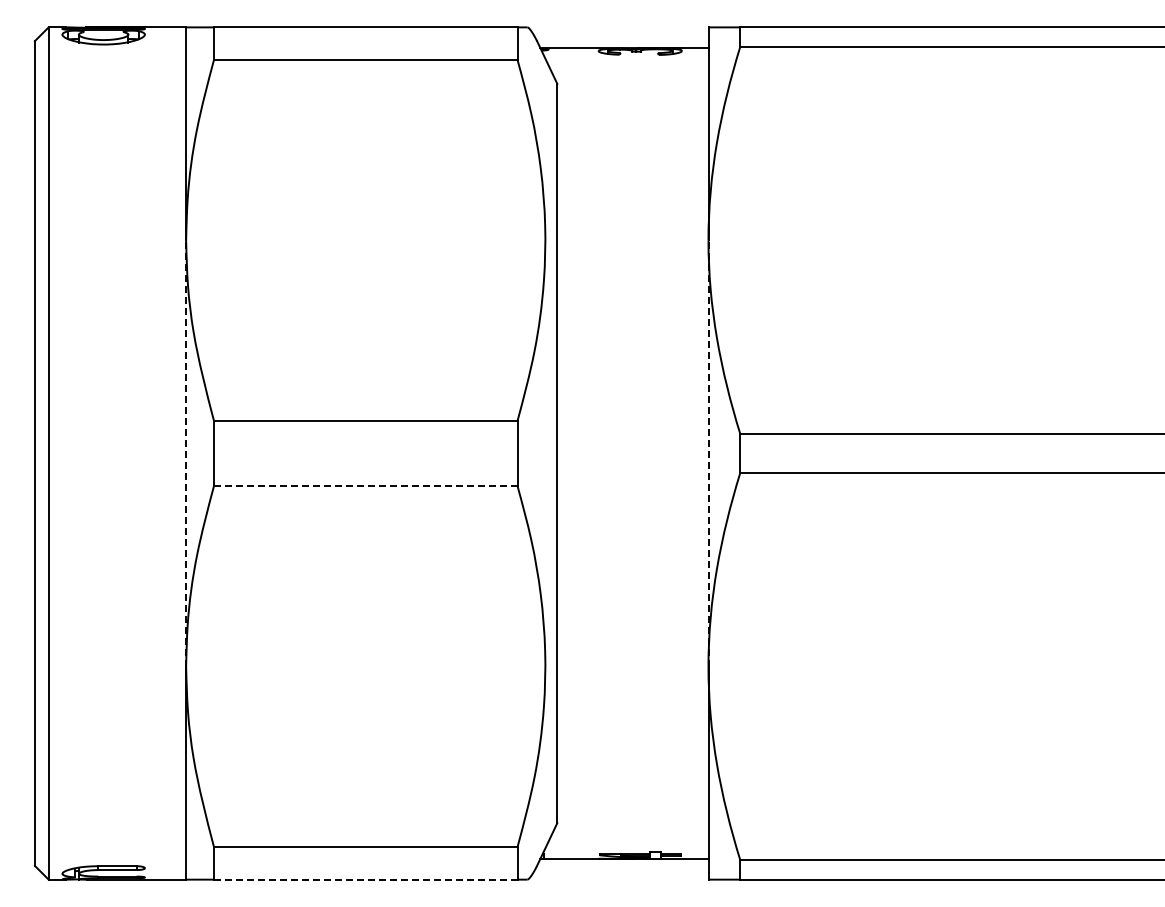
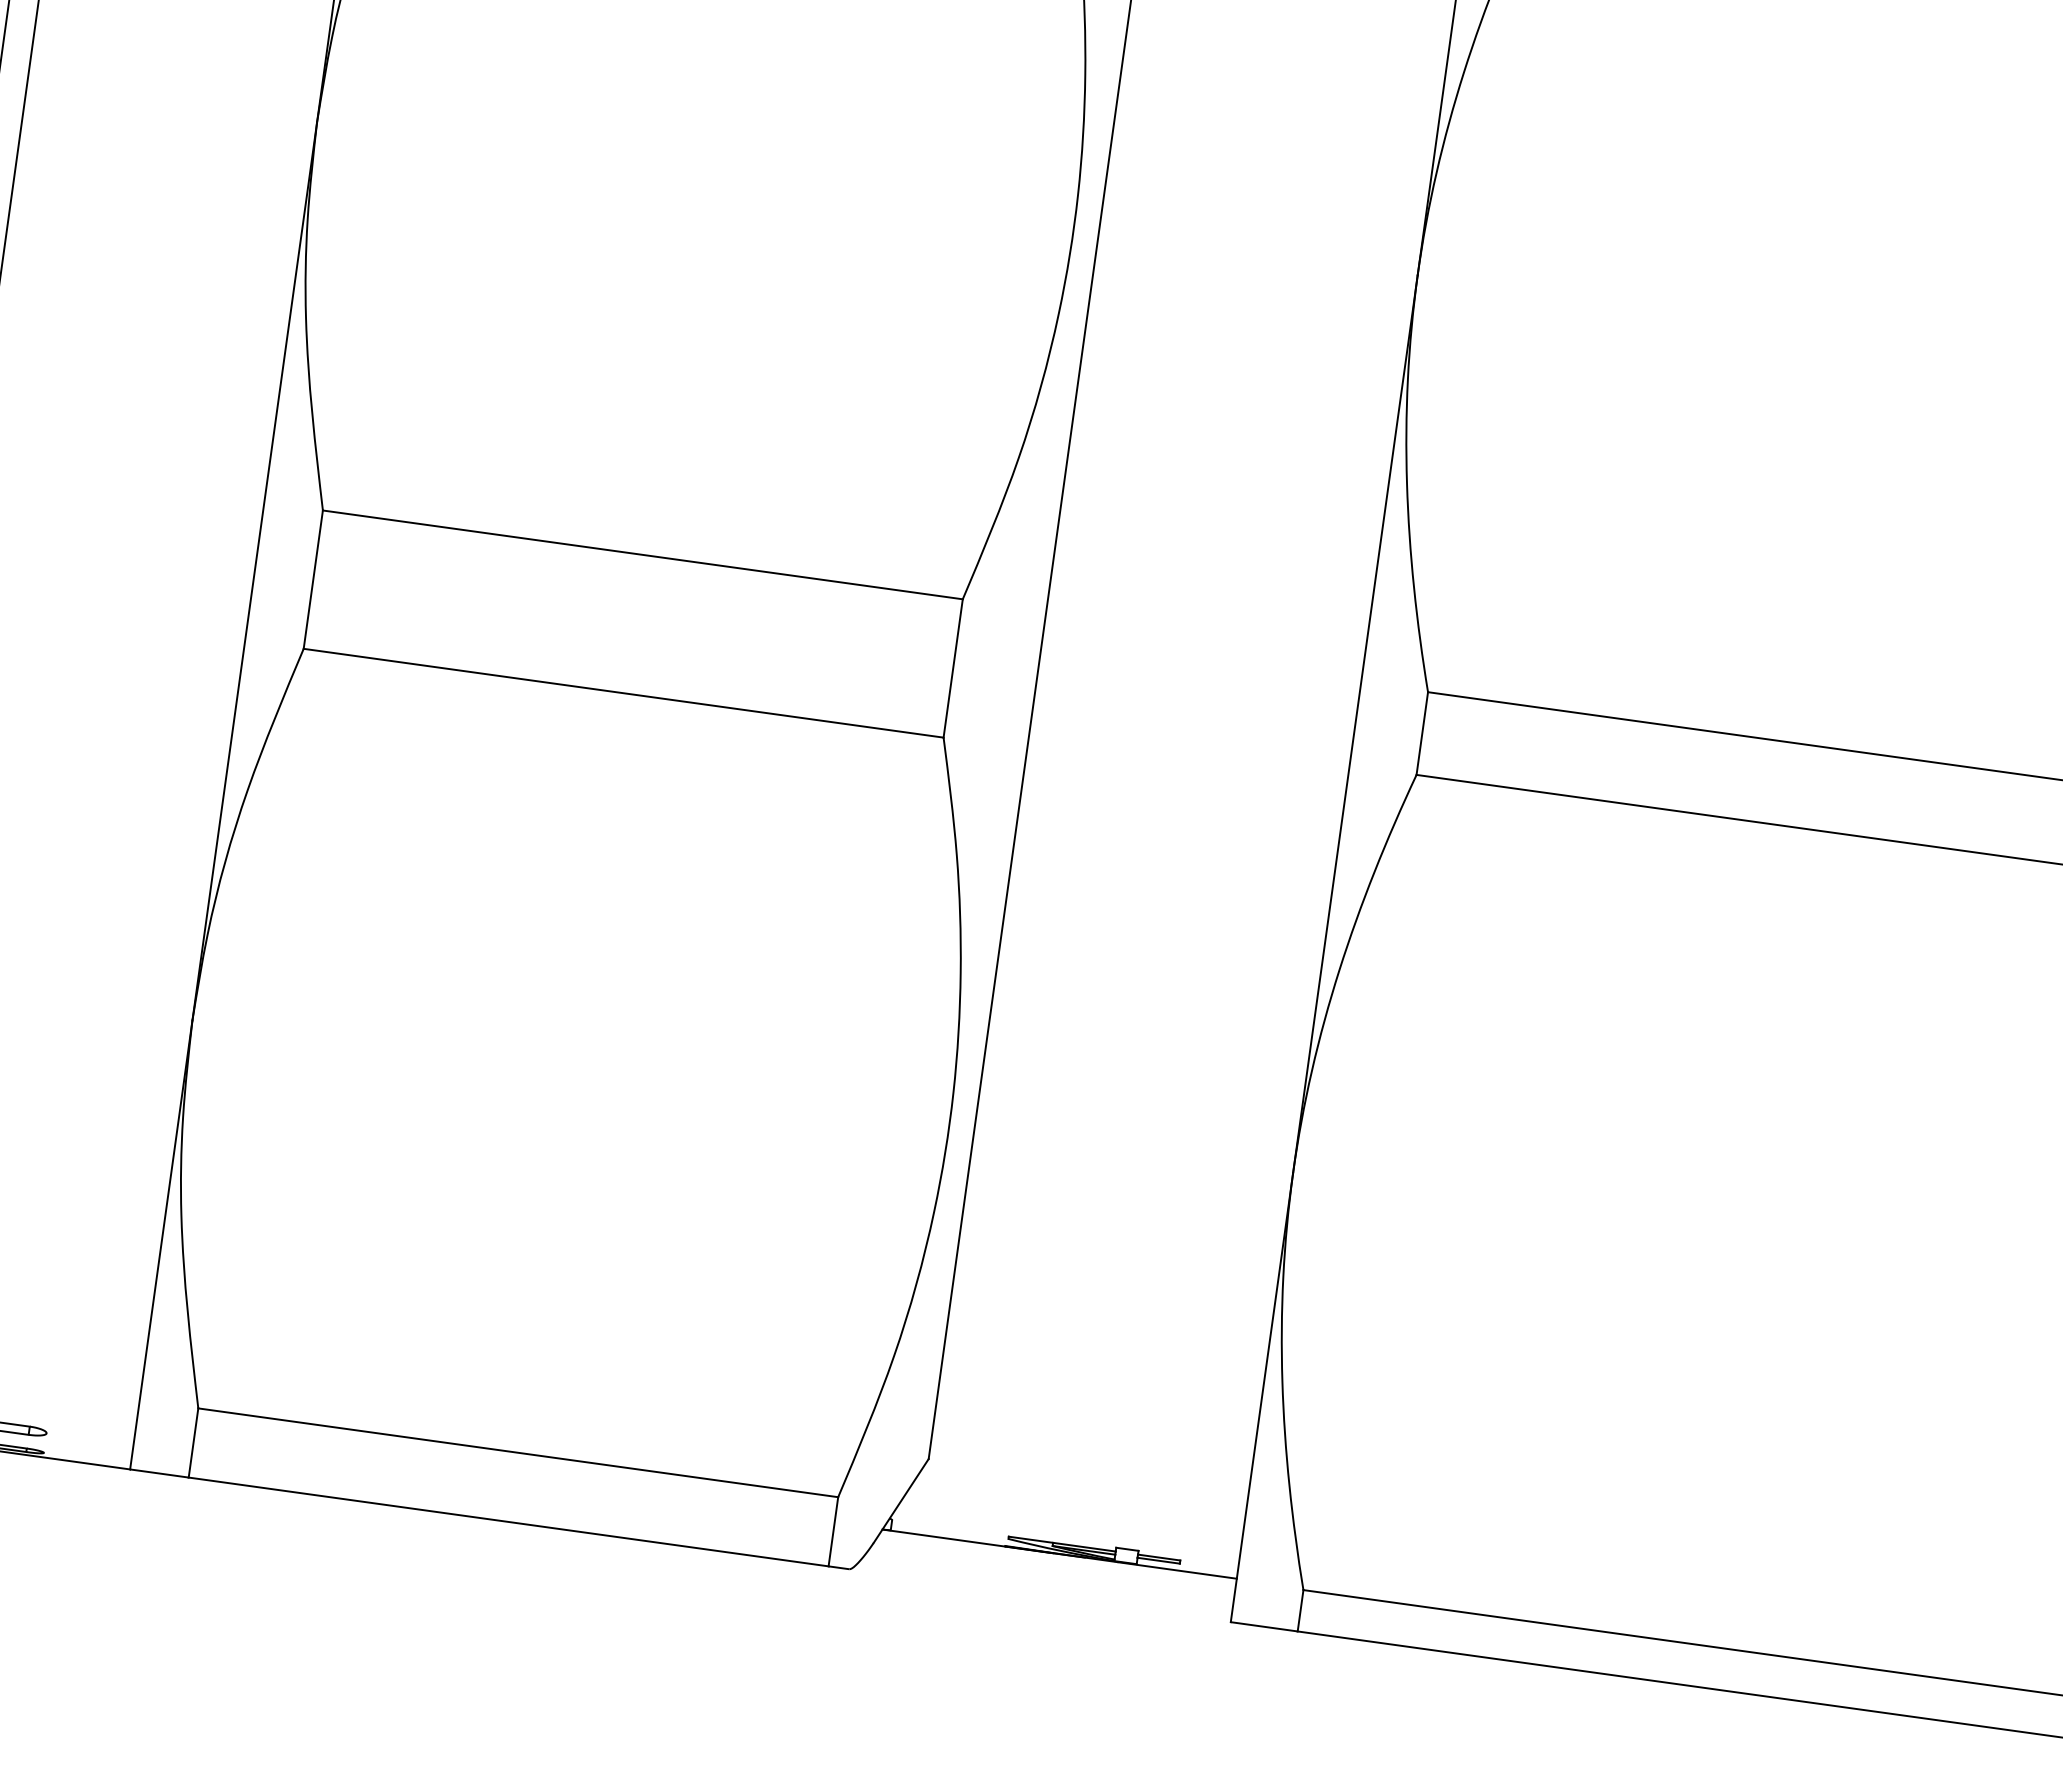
line: (186, 453) -> (255, 571), dashed -> solid
line: (708, 453) -> (1355, 724), dashed -> solid
line: (365, 486) -> (623, 693), dashed -> solid
line: (365, 879) -> (508, 1521), dashed -> solid

